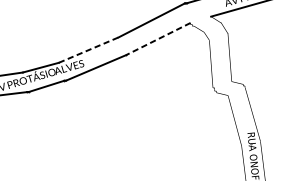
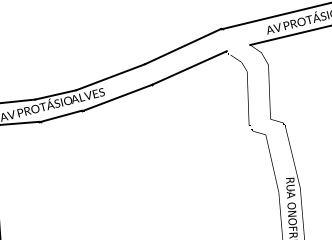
line: (158, 38) -> (189, 67), dashed -> solid
line: (88, 50) -> (110, 77), dashed -> solid

